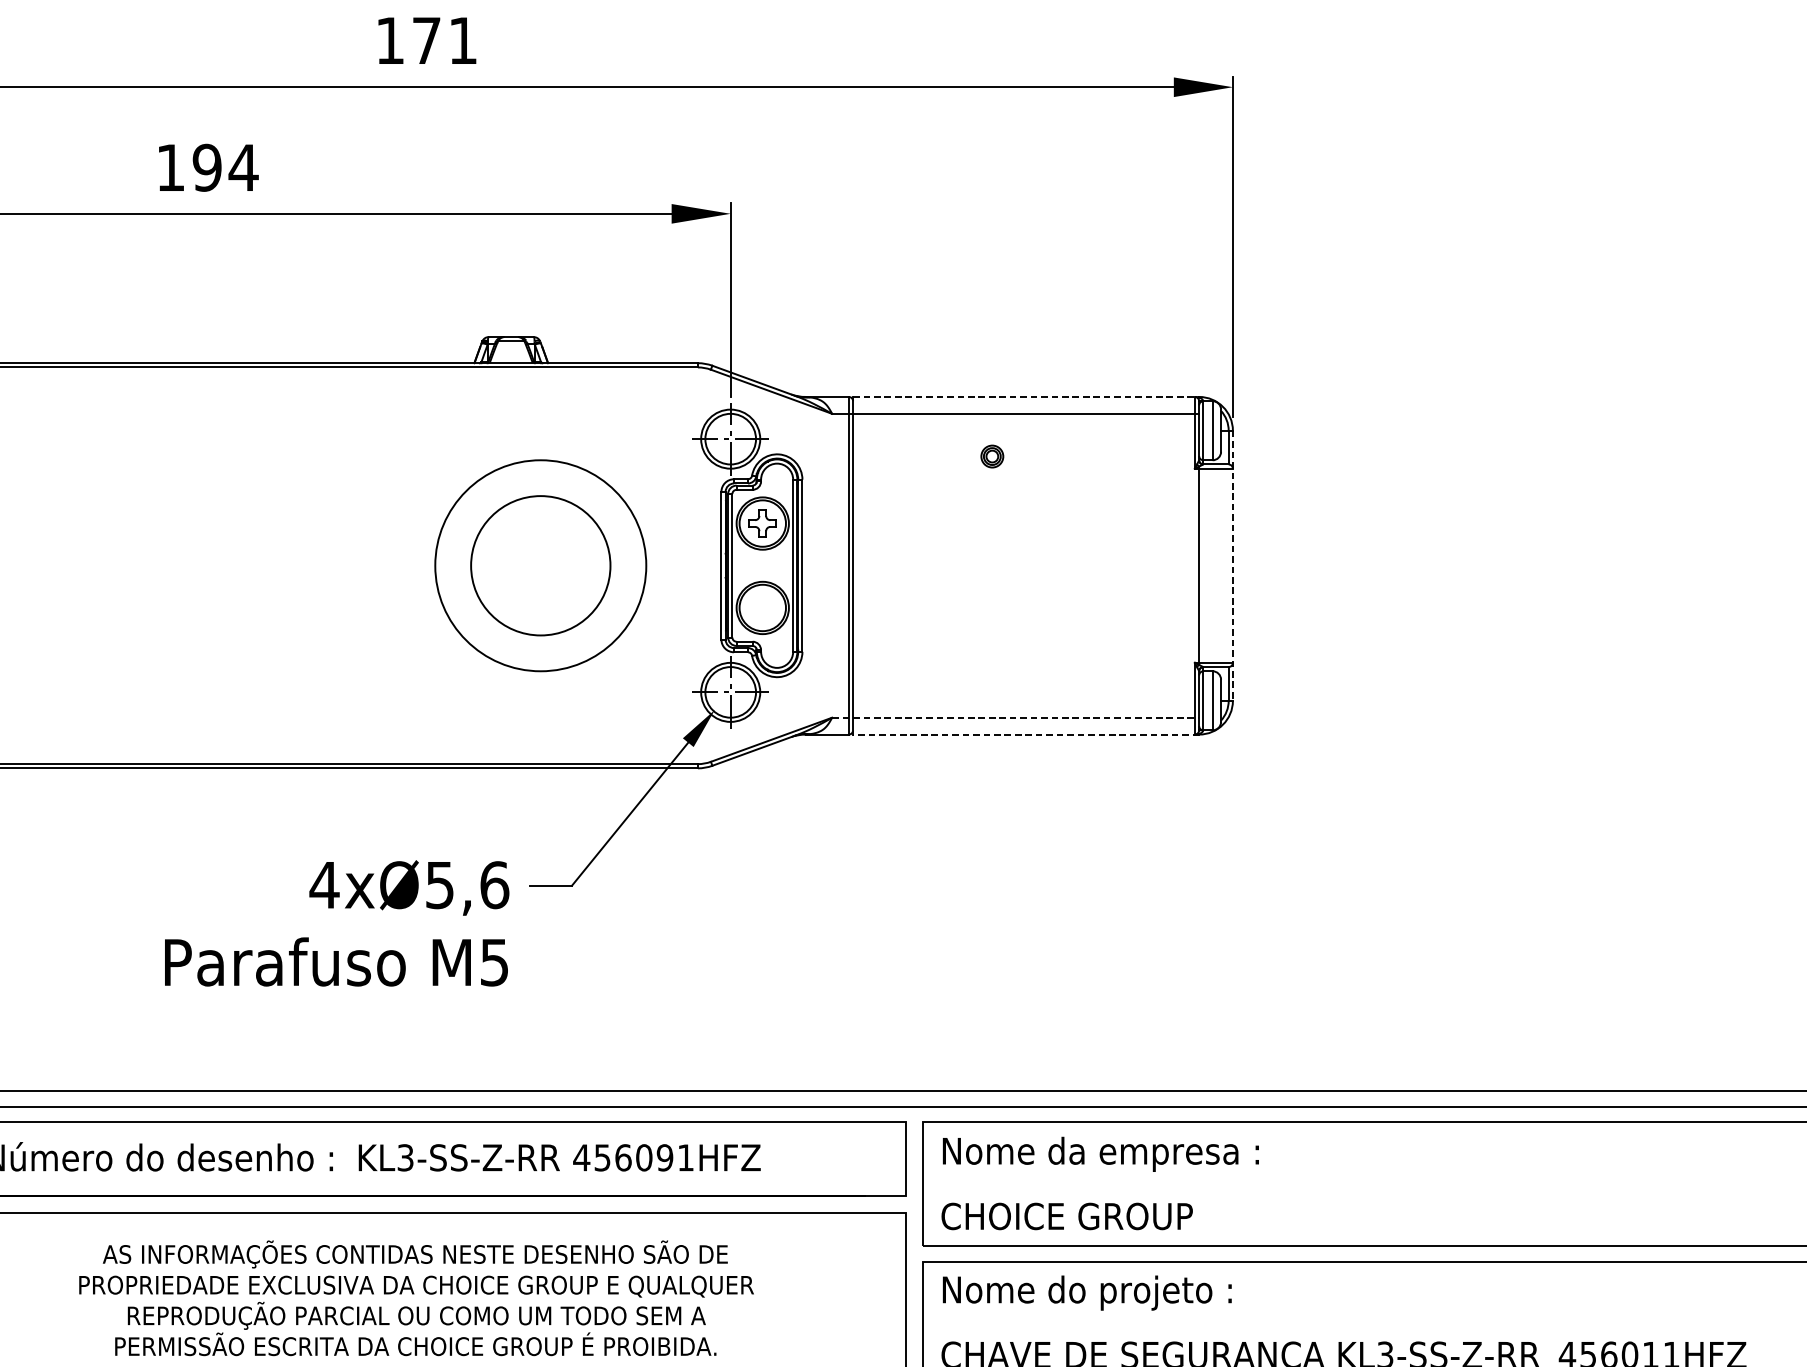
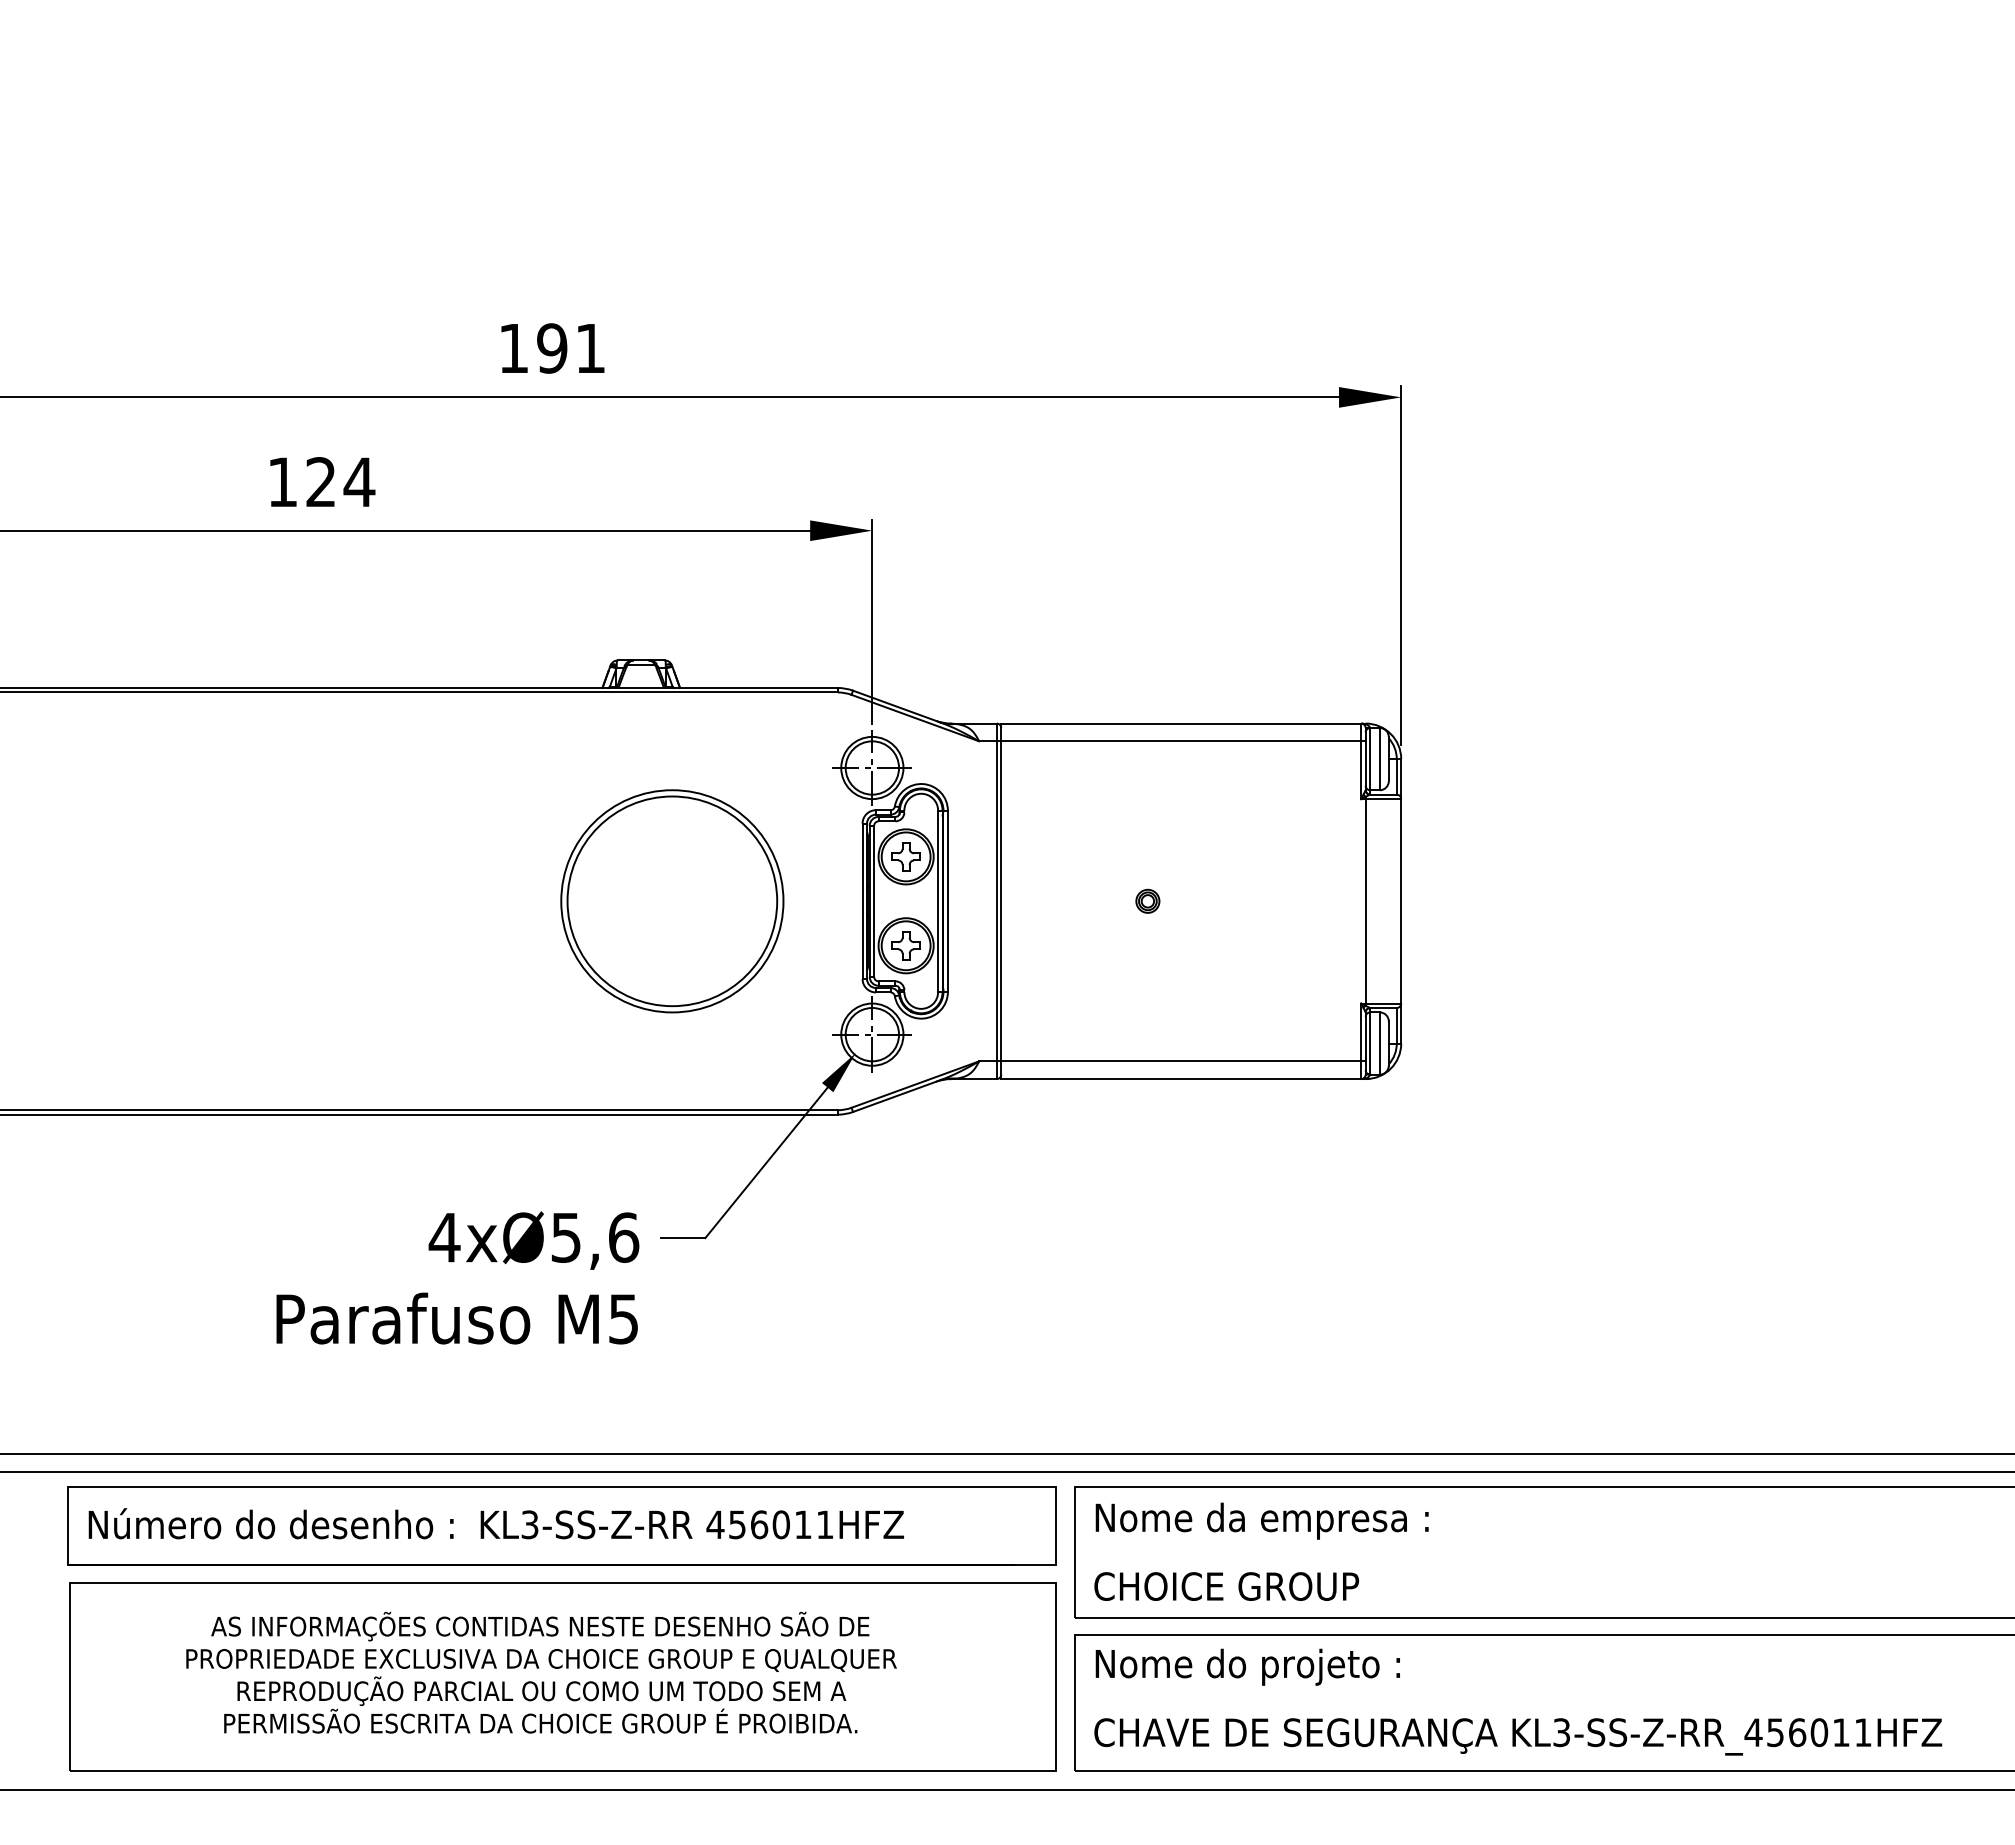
text: (426, 40) -> (552, 348), 171 -> 191
text: (207, 168) -> (321, 482), 194 -> 124
line: (1026, 396) -> (1183, 723), dashed -> solid
part: (991, 455) -> (1147, 900), moved
circle: (540, 565) -> (672, 901), size x1.43
line: (1233, 565) -> (1401, 901), dashed -> solid
part: (762, 607) -> (905, 945), added
line: (1015, 717) -> (1172, 1061), dashed -> solid
line: (1025, 734) -> (1182, 1079), dashed -> solid
text: (664, 1157) -> (802, 1524), 456091HFZ -> 456011HFZ

